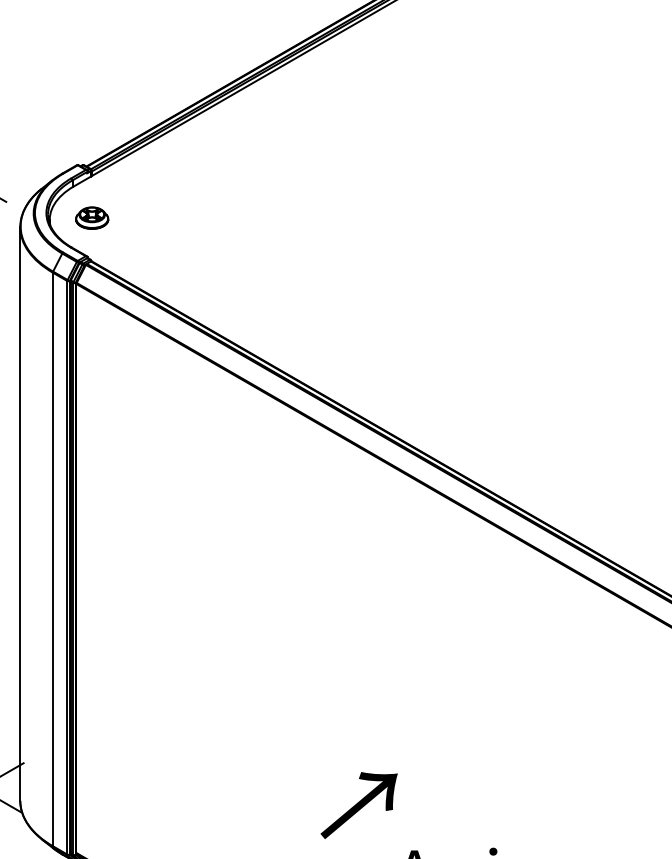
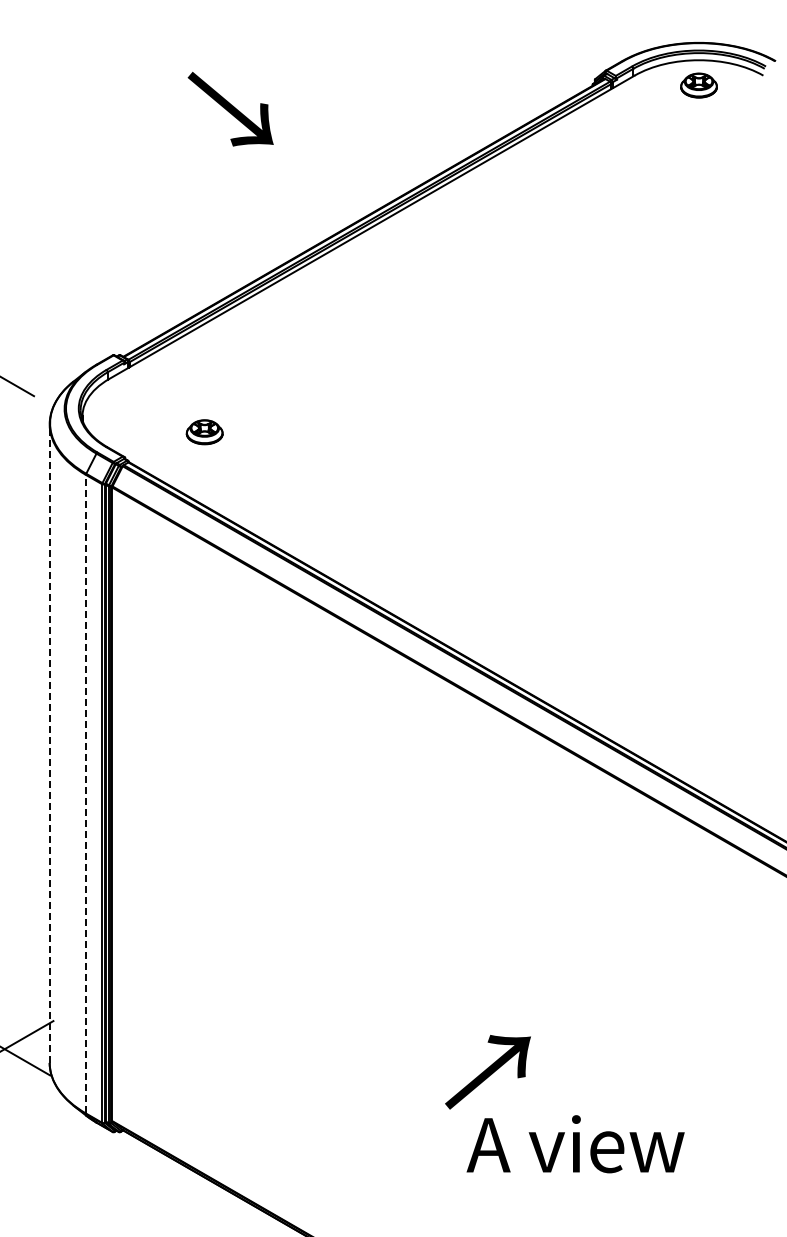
part: (91, 218) -> (204, 432), moved
line: (20, 513) -> (49, 743), solid -> dashed
line: (52, 558) -> (85, 793), solid -> dashed
text: (358, 805) -> (487, 1072), moved

